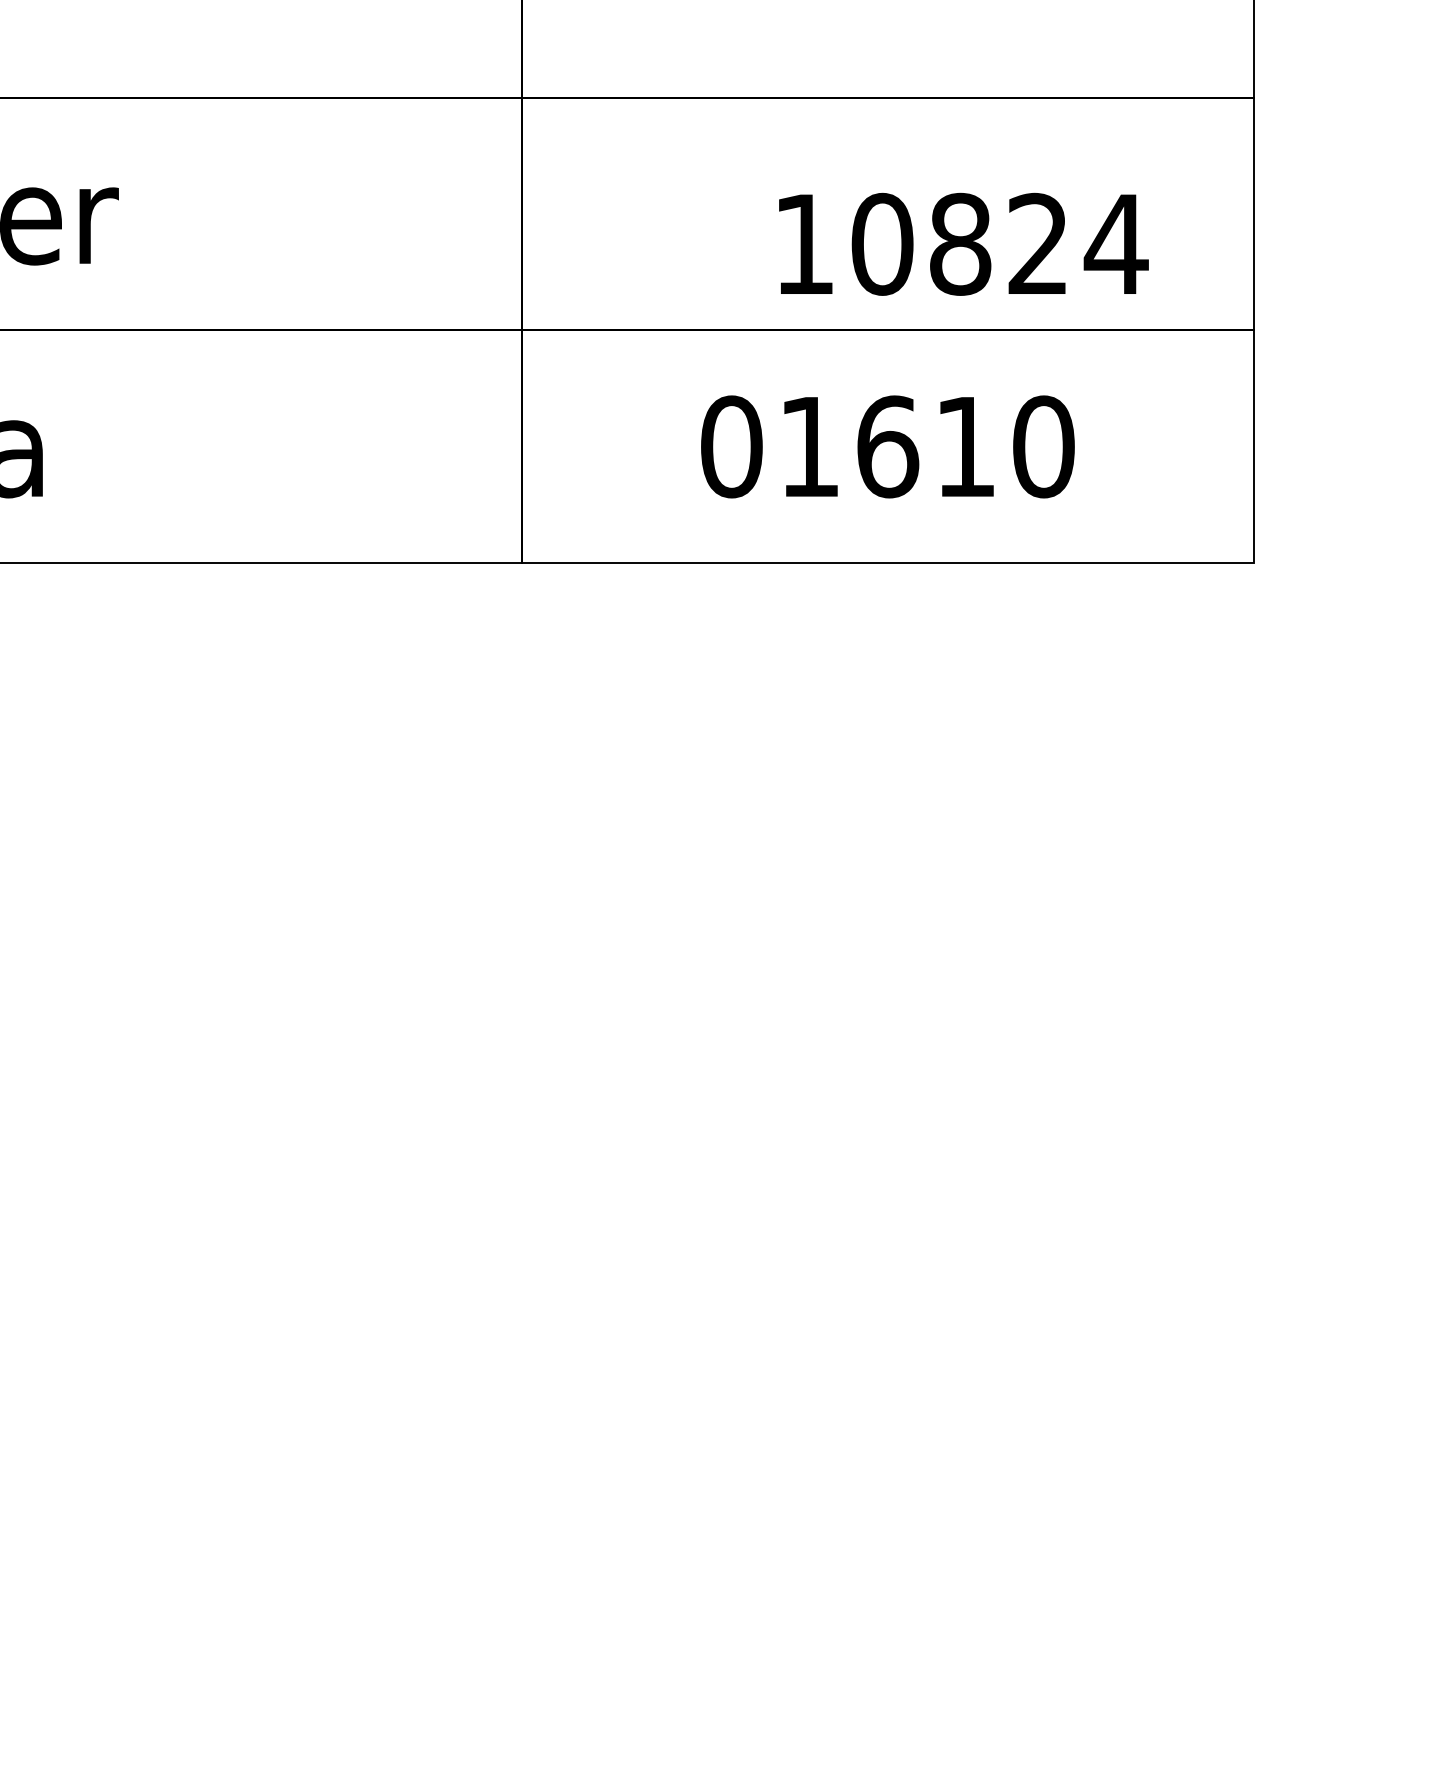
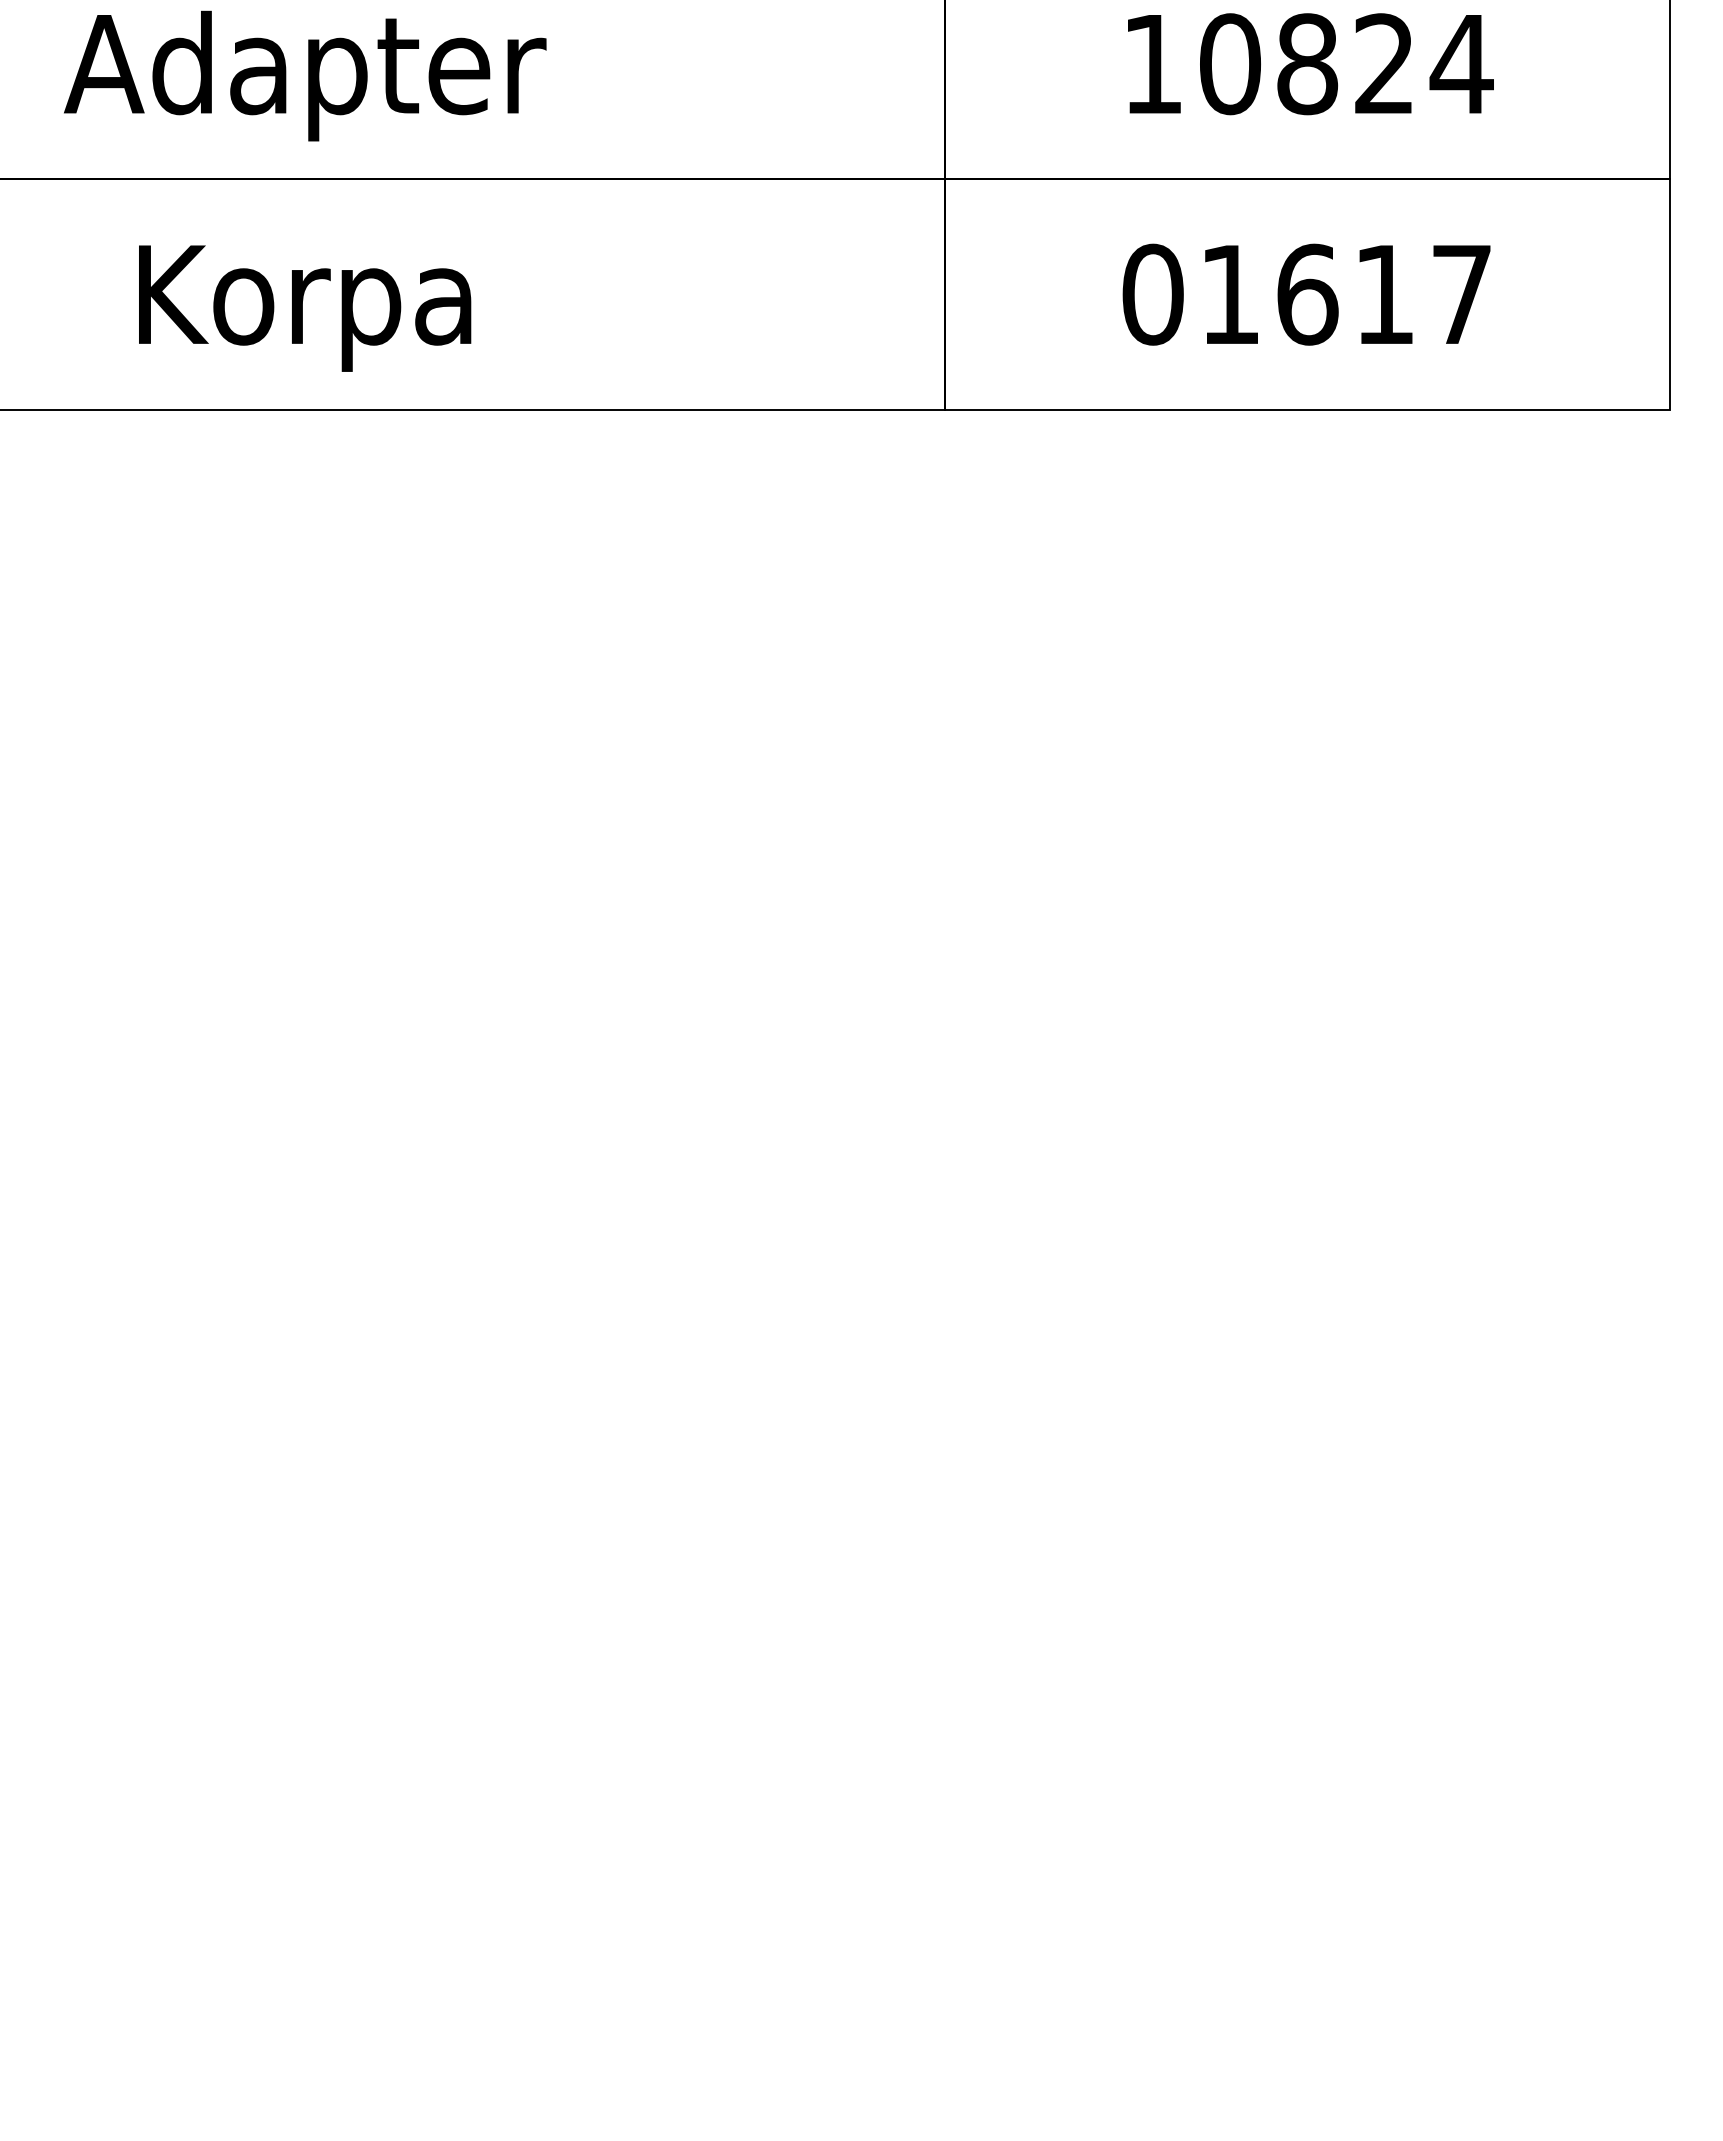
text: (963, 244) -> (1310, 64), moved
text: (1043, 446) -> (1461, 294), 01610 -> 01617

